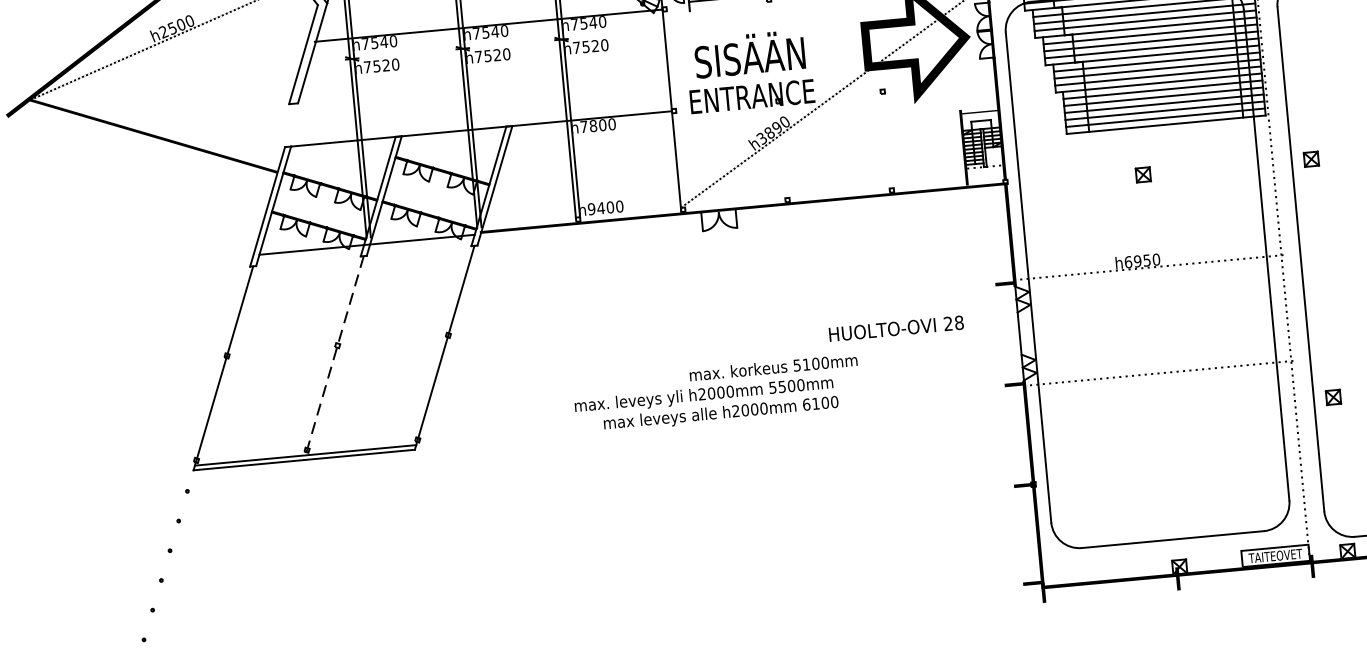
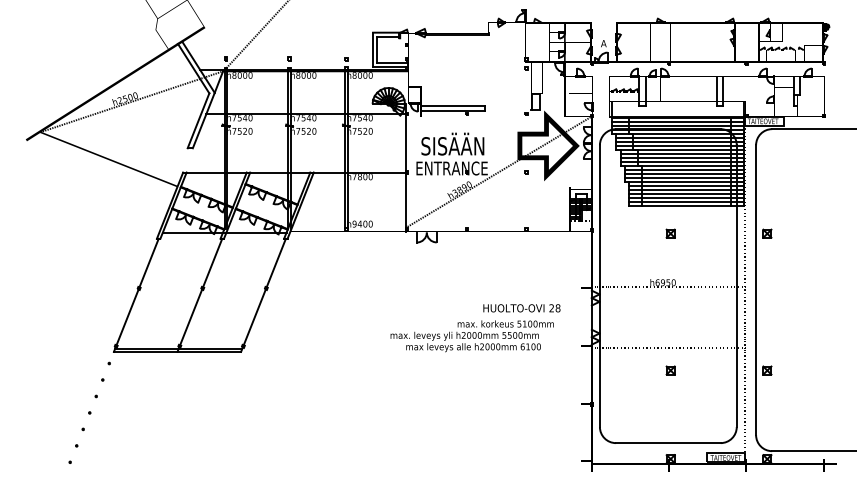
line: (333, 358) -> (199, 295), dashed -> solid
text: (715, 394) -> (471, 336), moved
part: (1164, 412) -> (670, 370), added

